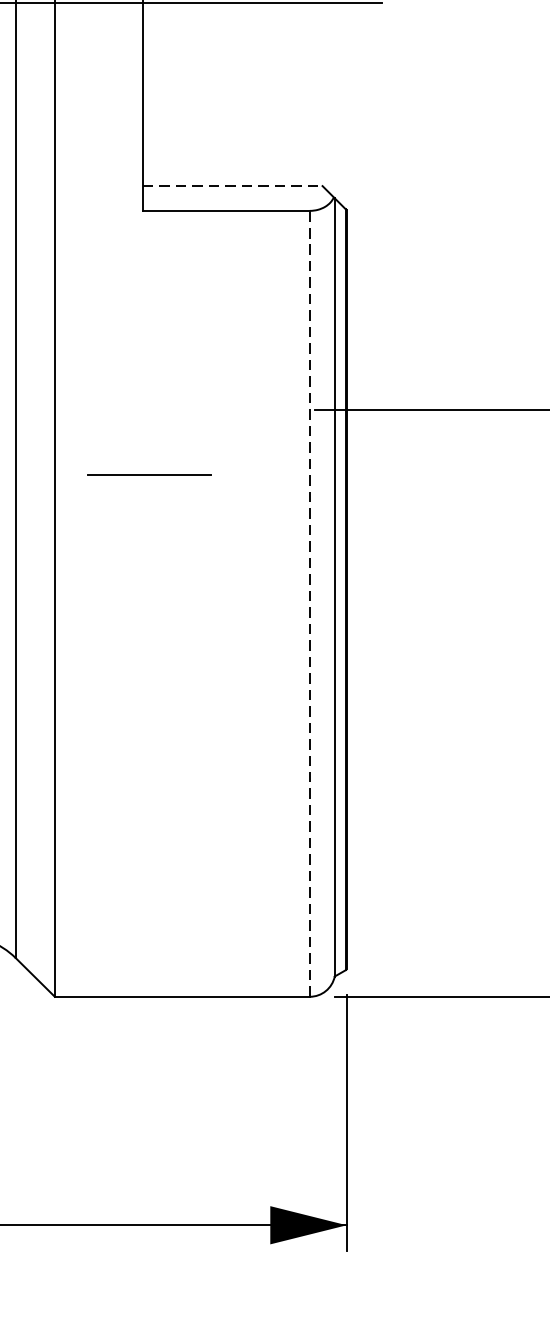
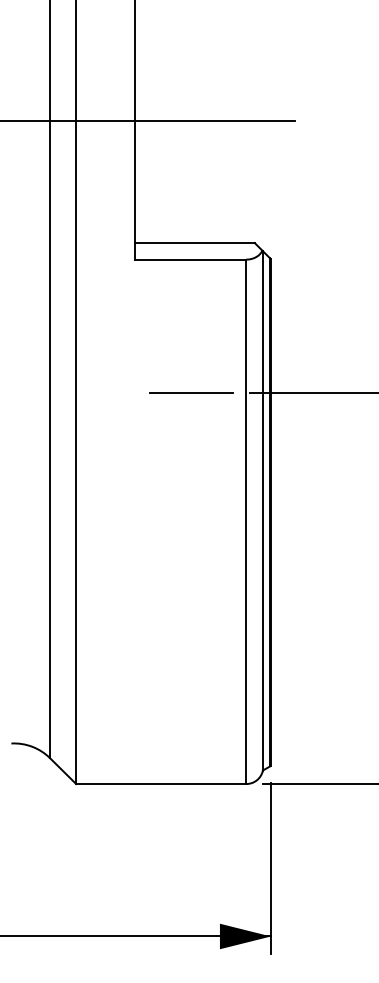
line: (232, 186) -> (194, 243), dashed -> solid
line: (149, 474) -> (191, 392), moved
line: (310, 603) -> (246, 521), dashed -> solid

